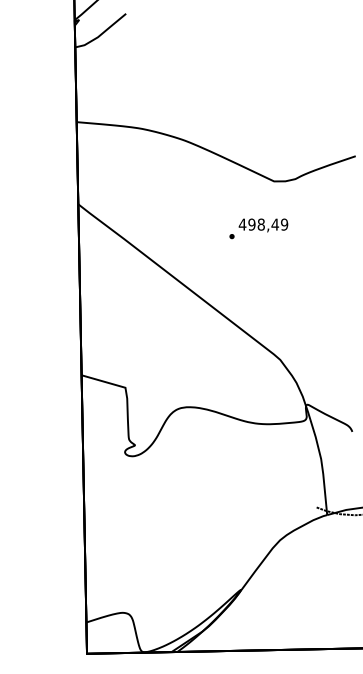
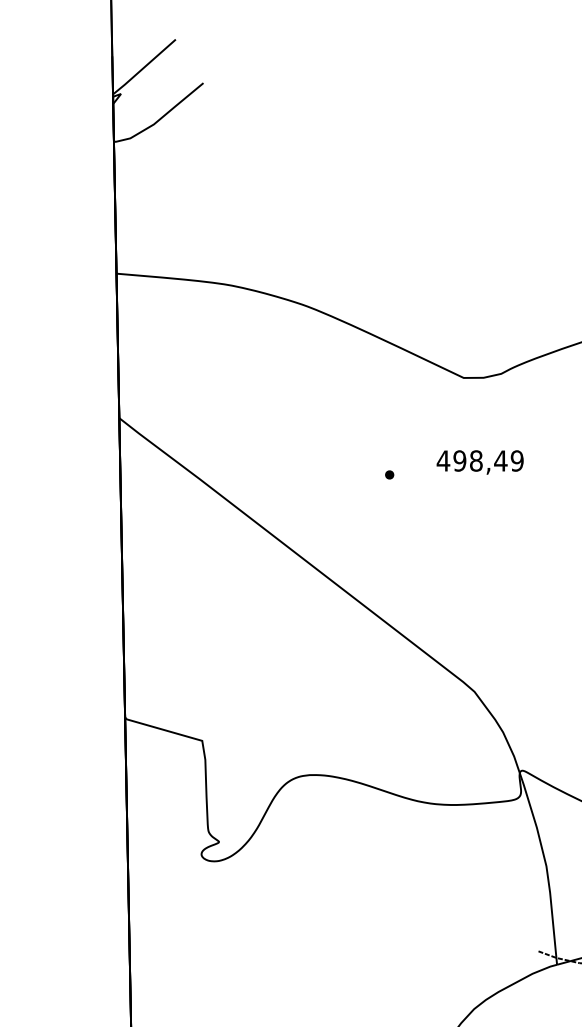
text: (263, 225) -> (480, 462), moved

